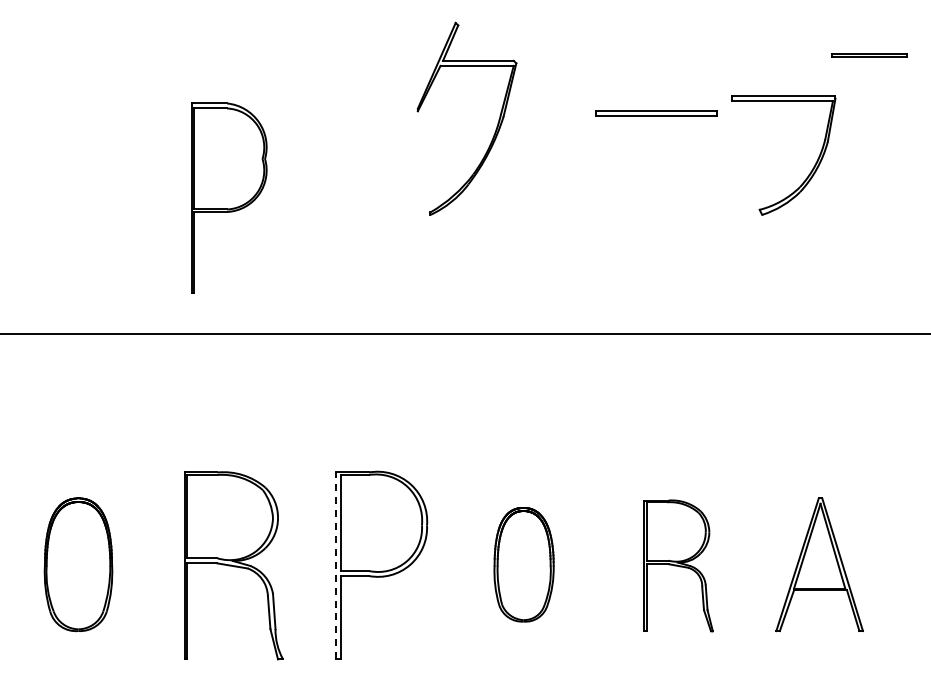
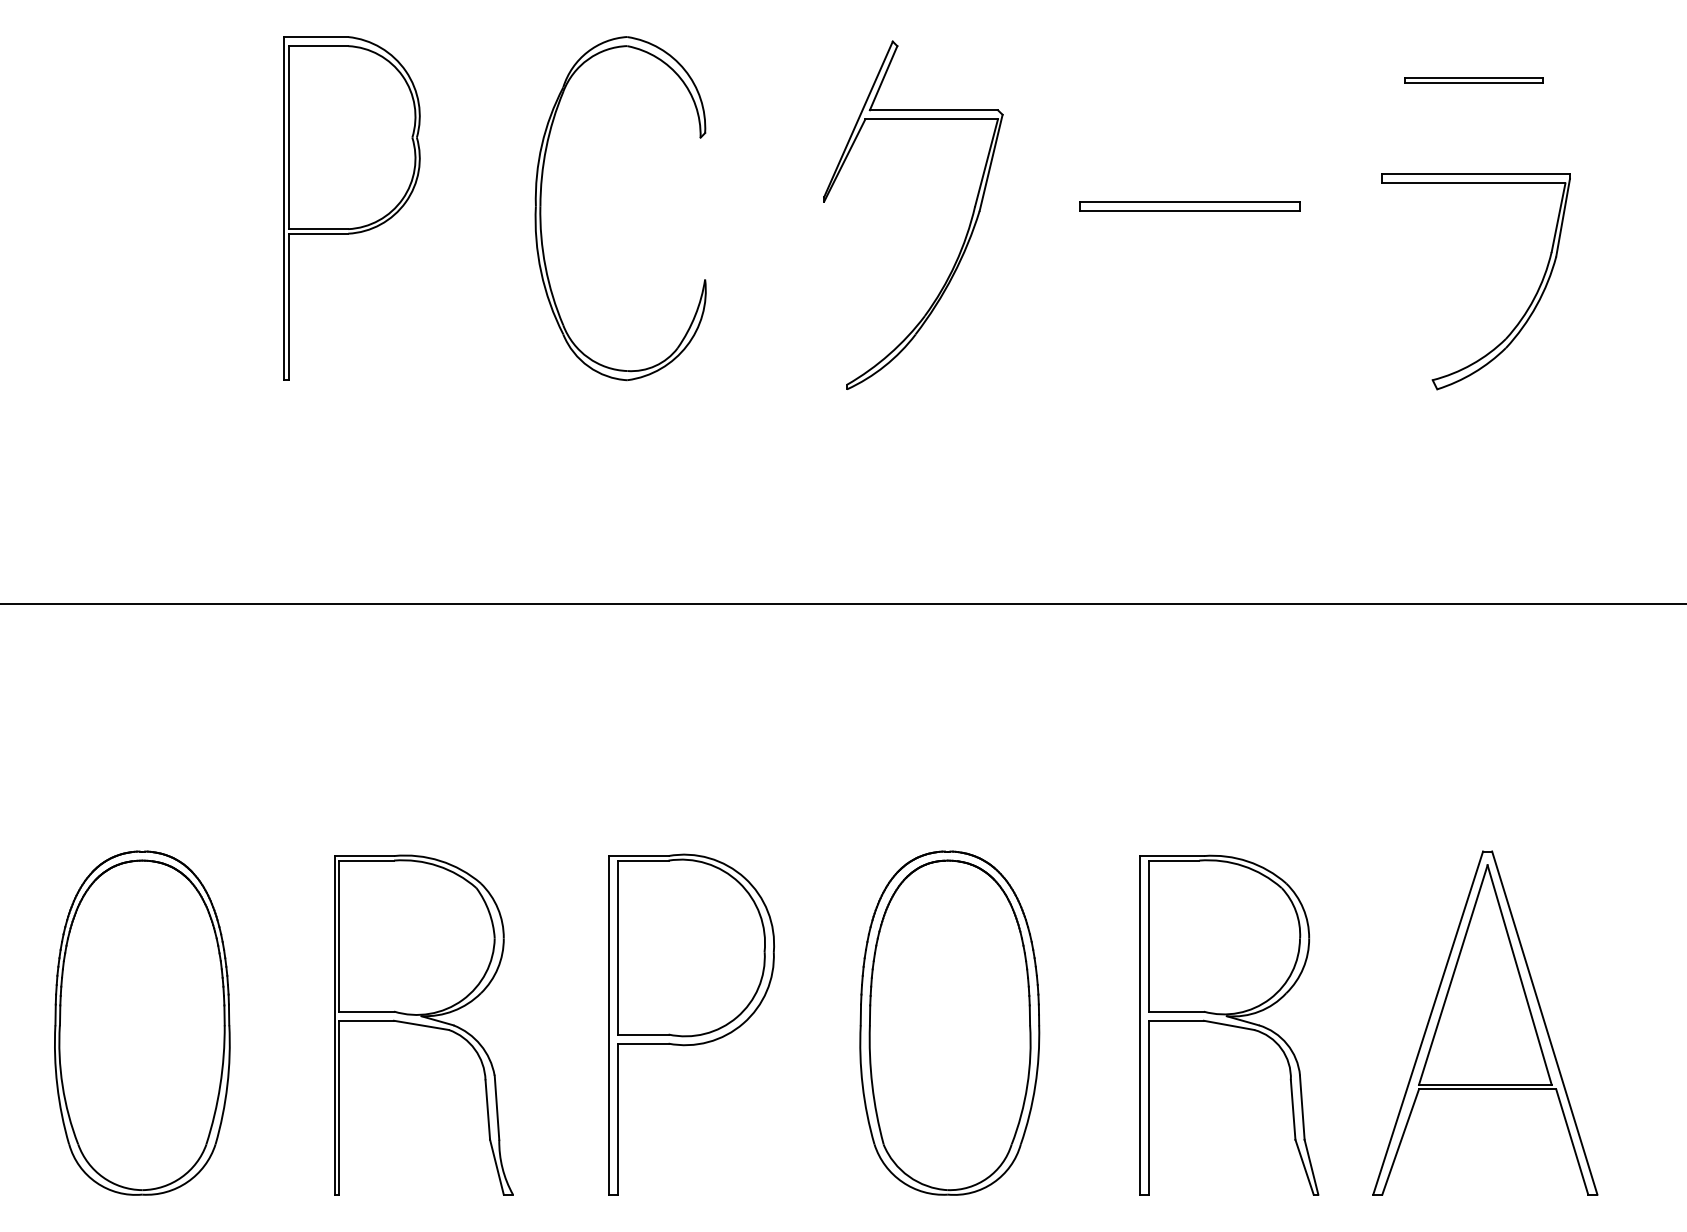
line: (869, 54) -> (1474, 78), moved
part: (299, 114) -> (542, 207), added
part: (495, 129) -> (964, 234), moved
part: (810, 171) -> (1524, 310), moved
part: (229, 197) -> (352, 207), moved
part: (78, 564) -> (142, 1022), size x1.43
part: (523, 564) -> (948, 1022), size x1.67
part: (819, 564) -> (1484, 1022), size x1.43
line: (336, 565) -> (609, 1024), dashed -> solid
part: (678, 565) -> (1229, 1024), size x1.43

